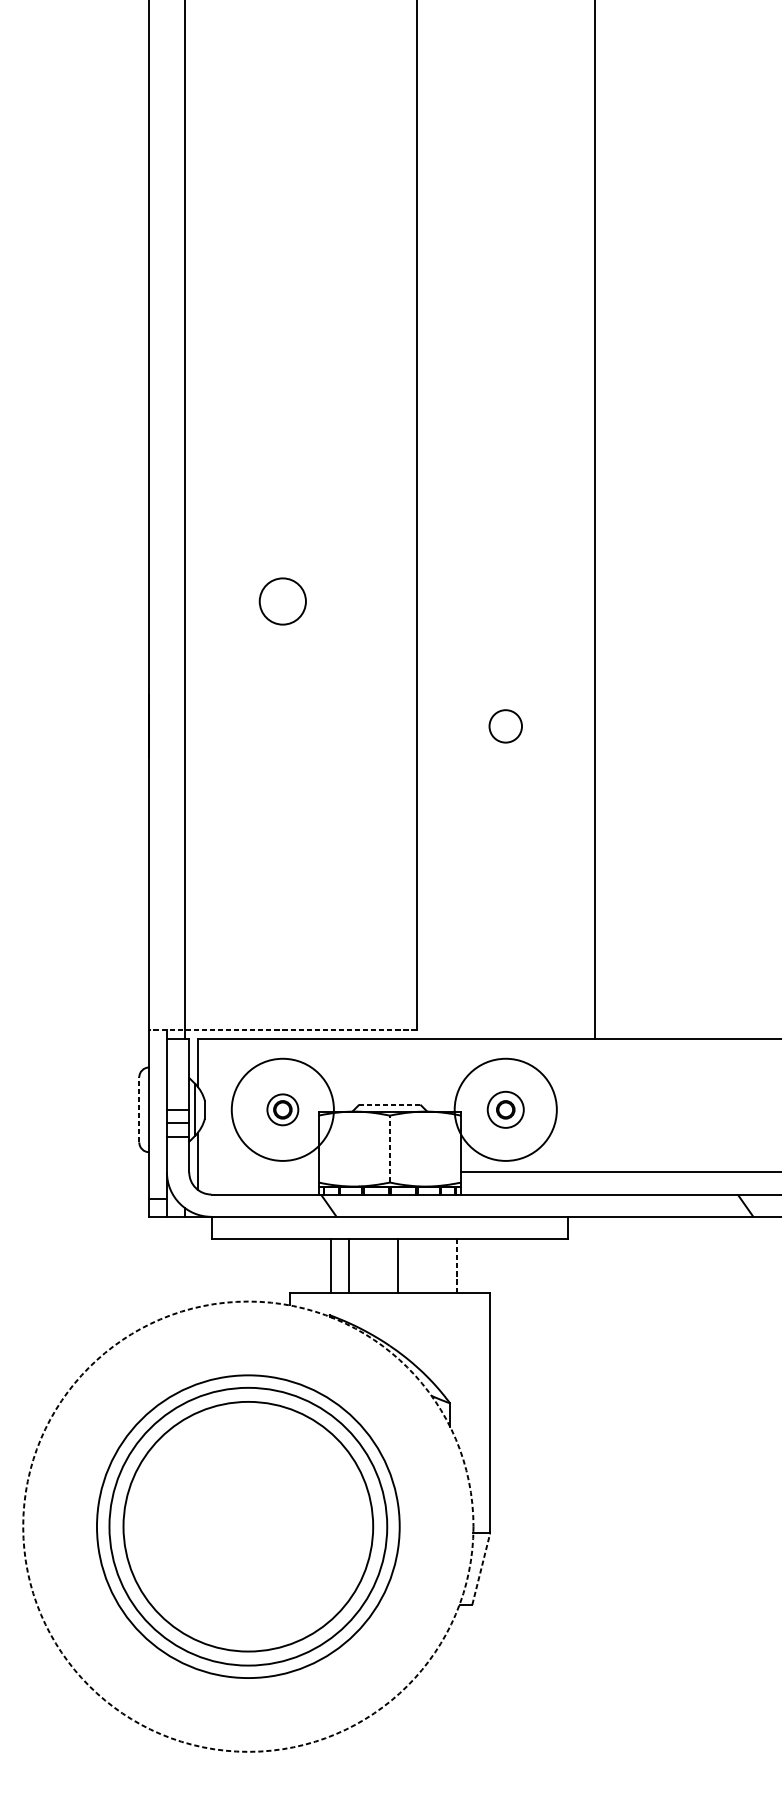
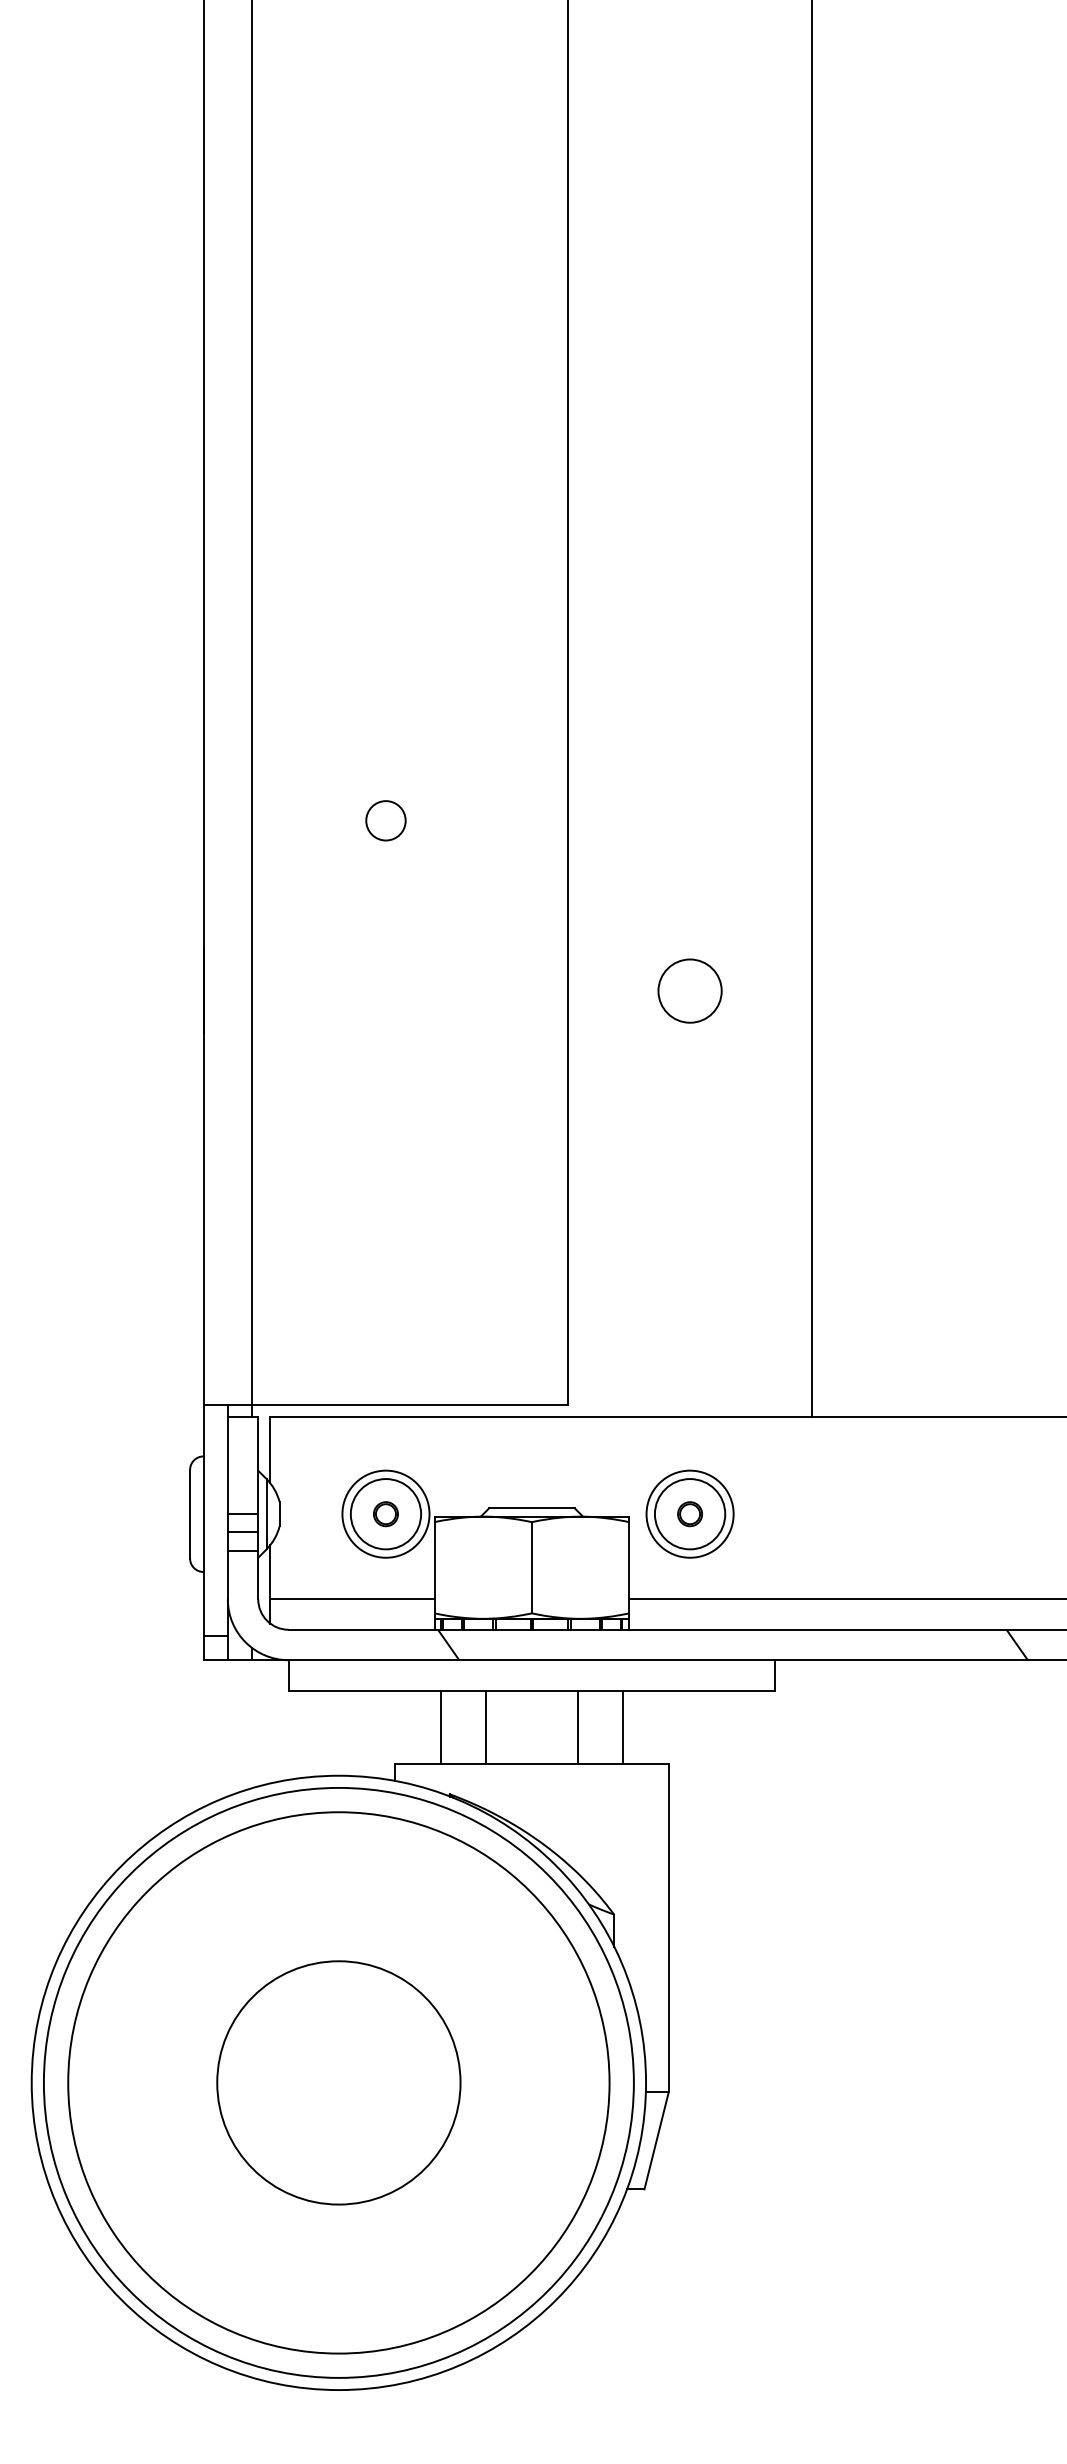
circle: (282, 601) -> (385, 820), size x0.62
circle: (505, 725) -> (689, 990), size x1.43
line: (282, 1029) -> (385, 1404), dashed -> solid
line: (389, 1105) -> (531, 1508), dashed -> solid
line: (139, 1109) -> (190, 1513), dashed -> solid
circle: (282, 1109) -> (385, 1513), size x0.62
circle: (505, 1109) -> (689, 1513), size x0.62
circle: (282, 1110) -> (385, 1514), size x1.67
circle: (505, 1110) -> (689, 1514), size x1.43
line: (389, 1148) -> (531, 1567), dashed -> solid
line: (258, 1172) -> (352, 1599), added
line: (330, 1265) -> (486, 1726), moved
line: (349, 1265) -> (440, 1726), moved
line: (398, 1265) -> (577, 1726), moved
line: (456, 1265) -> (623, 1726), dashed -> solid
circle: (248, 1526) -> (338, 2082), dashed -> solid
circle: (248, 1526) -> (338, 2082), size x0.71
circle: (248, 1526) -> (338, 2082), size x1.43
circle: (248, 1526) -> (338, 2082), size x1.43
line: (481, 1568) -> (656, 2140), dashed -> solid

